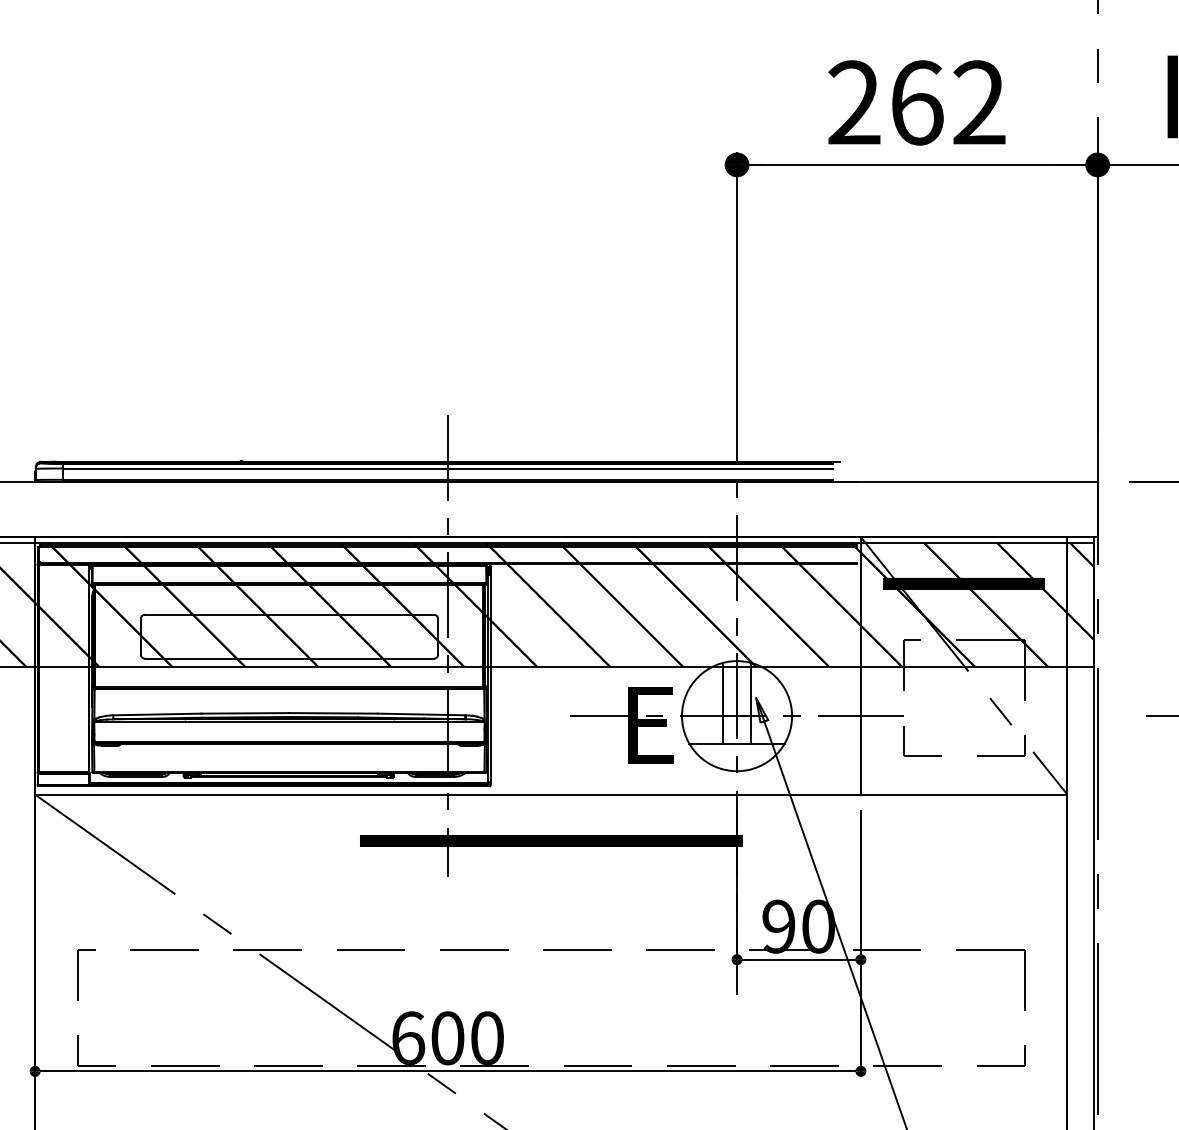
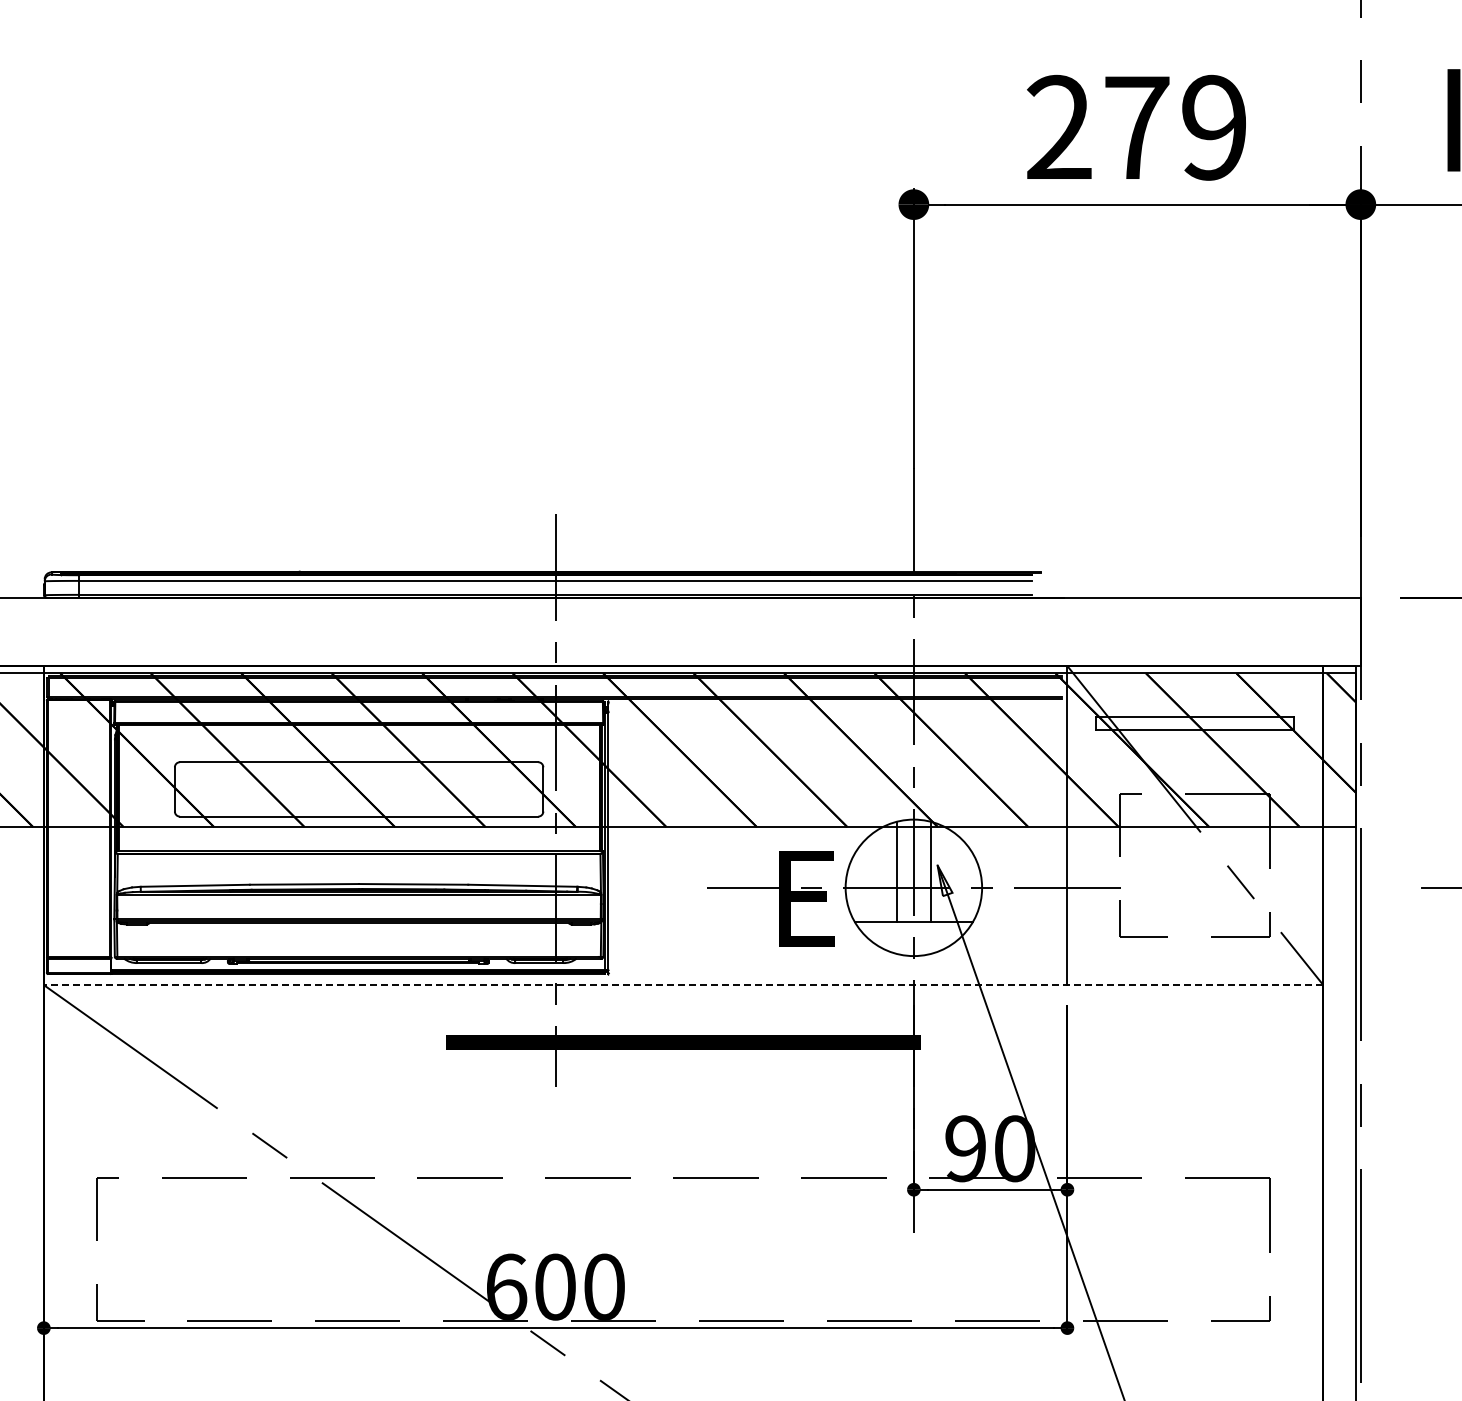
text: (948, 102) -> (1175, 127), 262 -> 279
hatch: (964, 583) -> (1195, 723), removed
line: (551, 794) -> (683, 985), solid -> dashed

